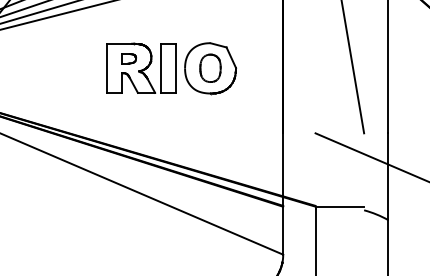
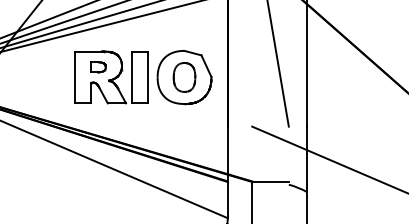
part: (171, 68) -> (143, 77), size x1.4

